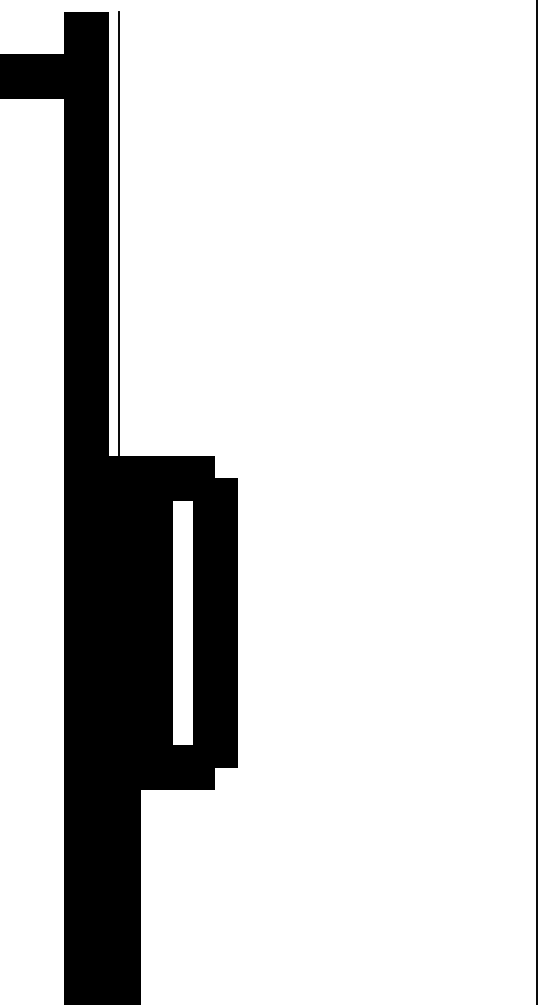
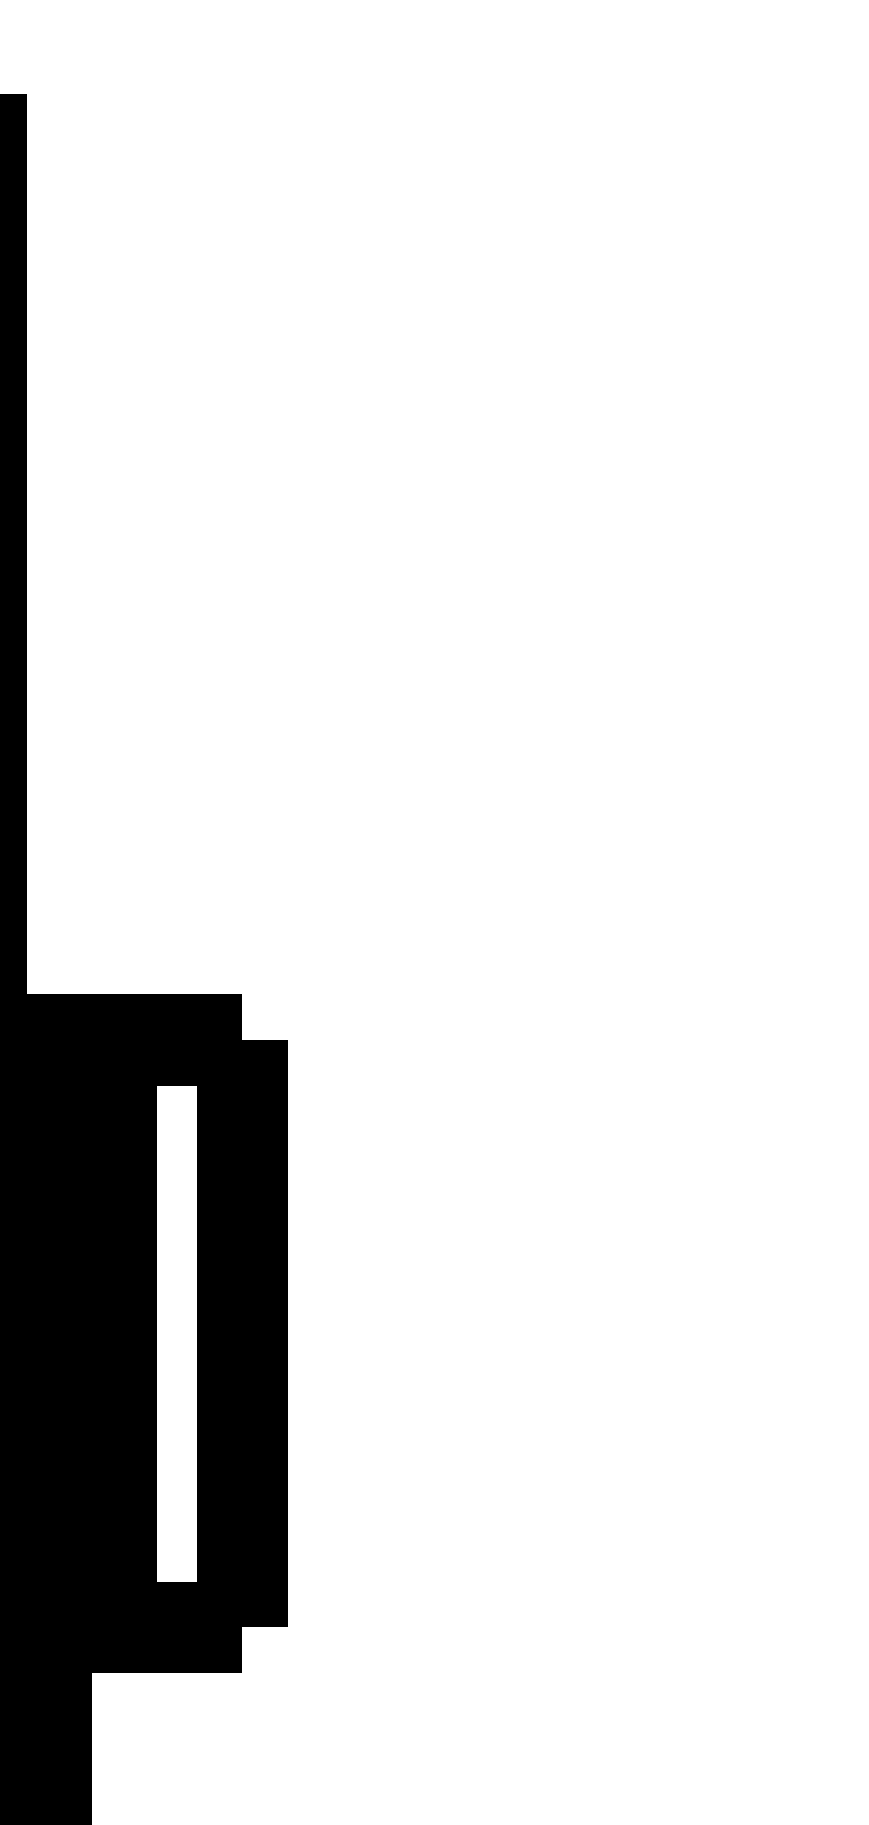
line: (118, 244) -> (46, 565), removed

